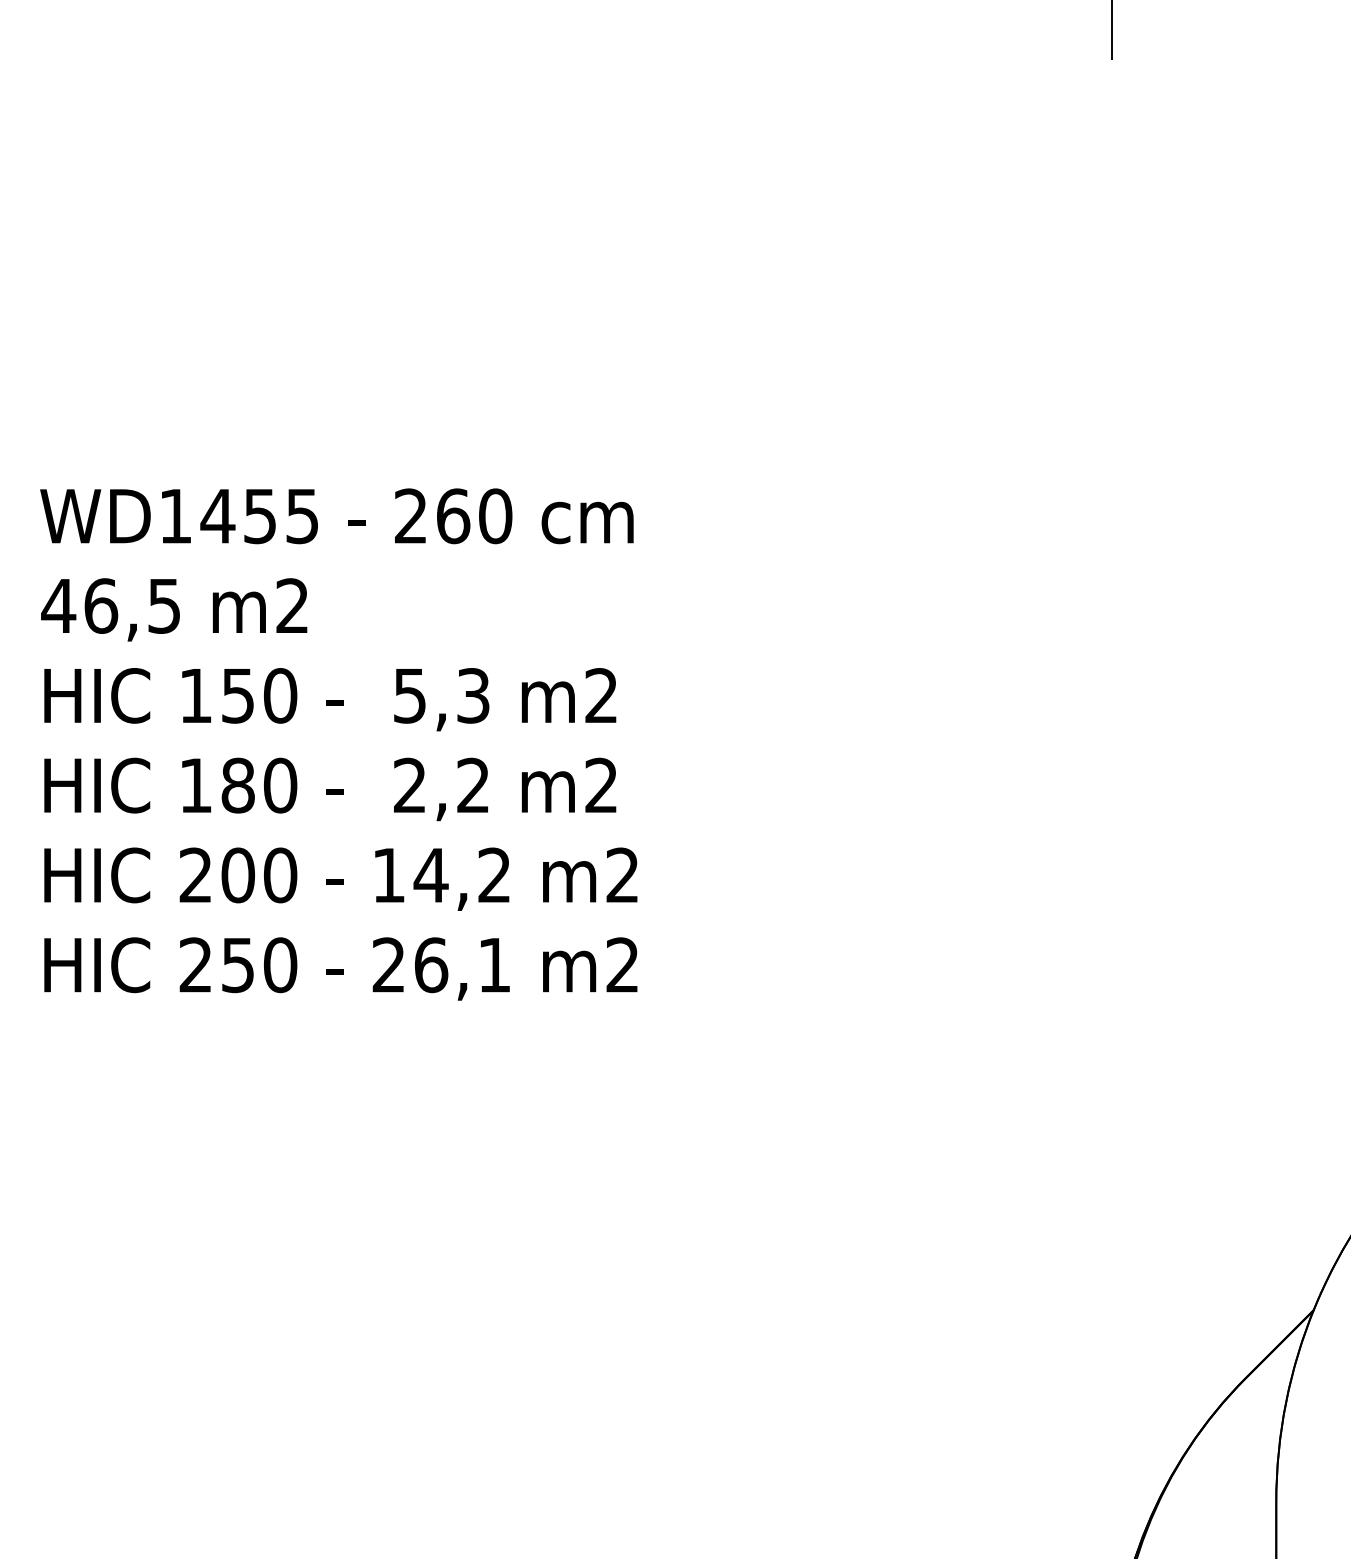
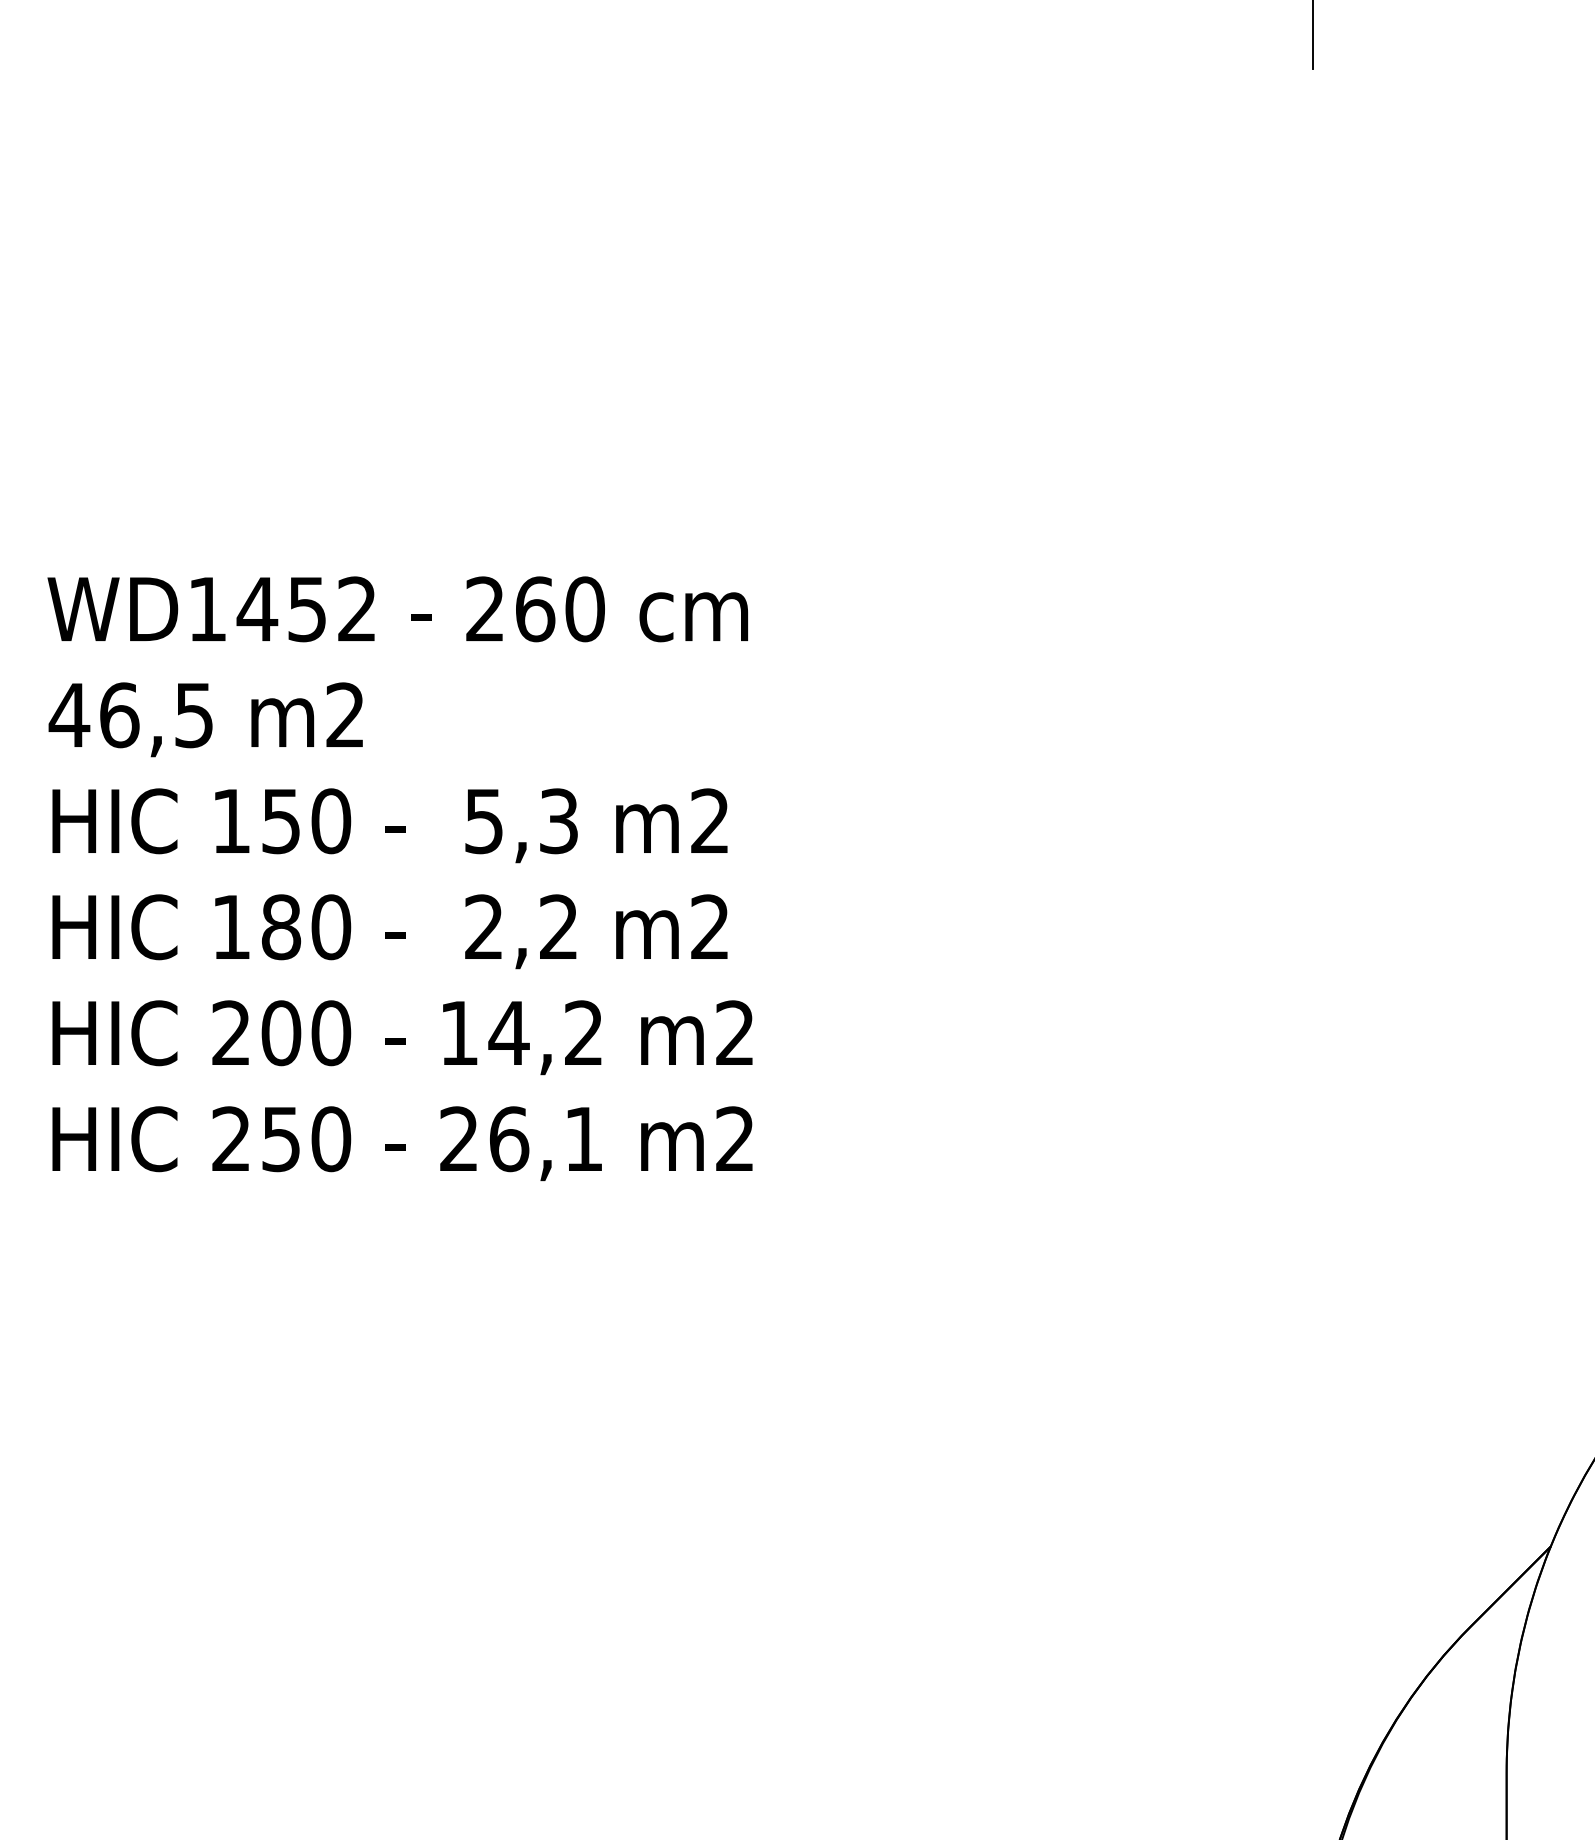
text: (301, 516) -> (356, 609), WD1455 -> WD1452

